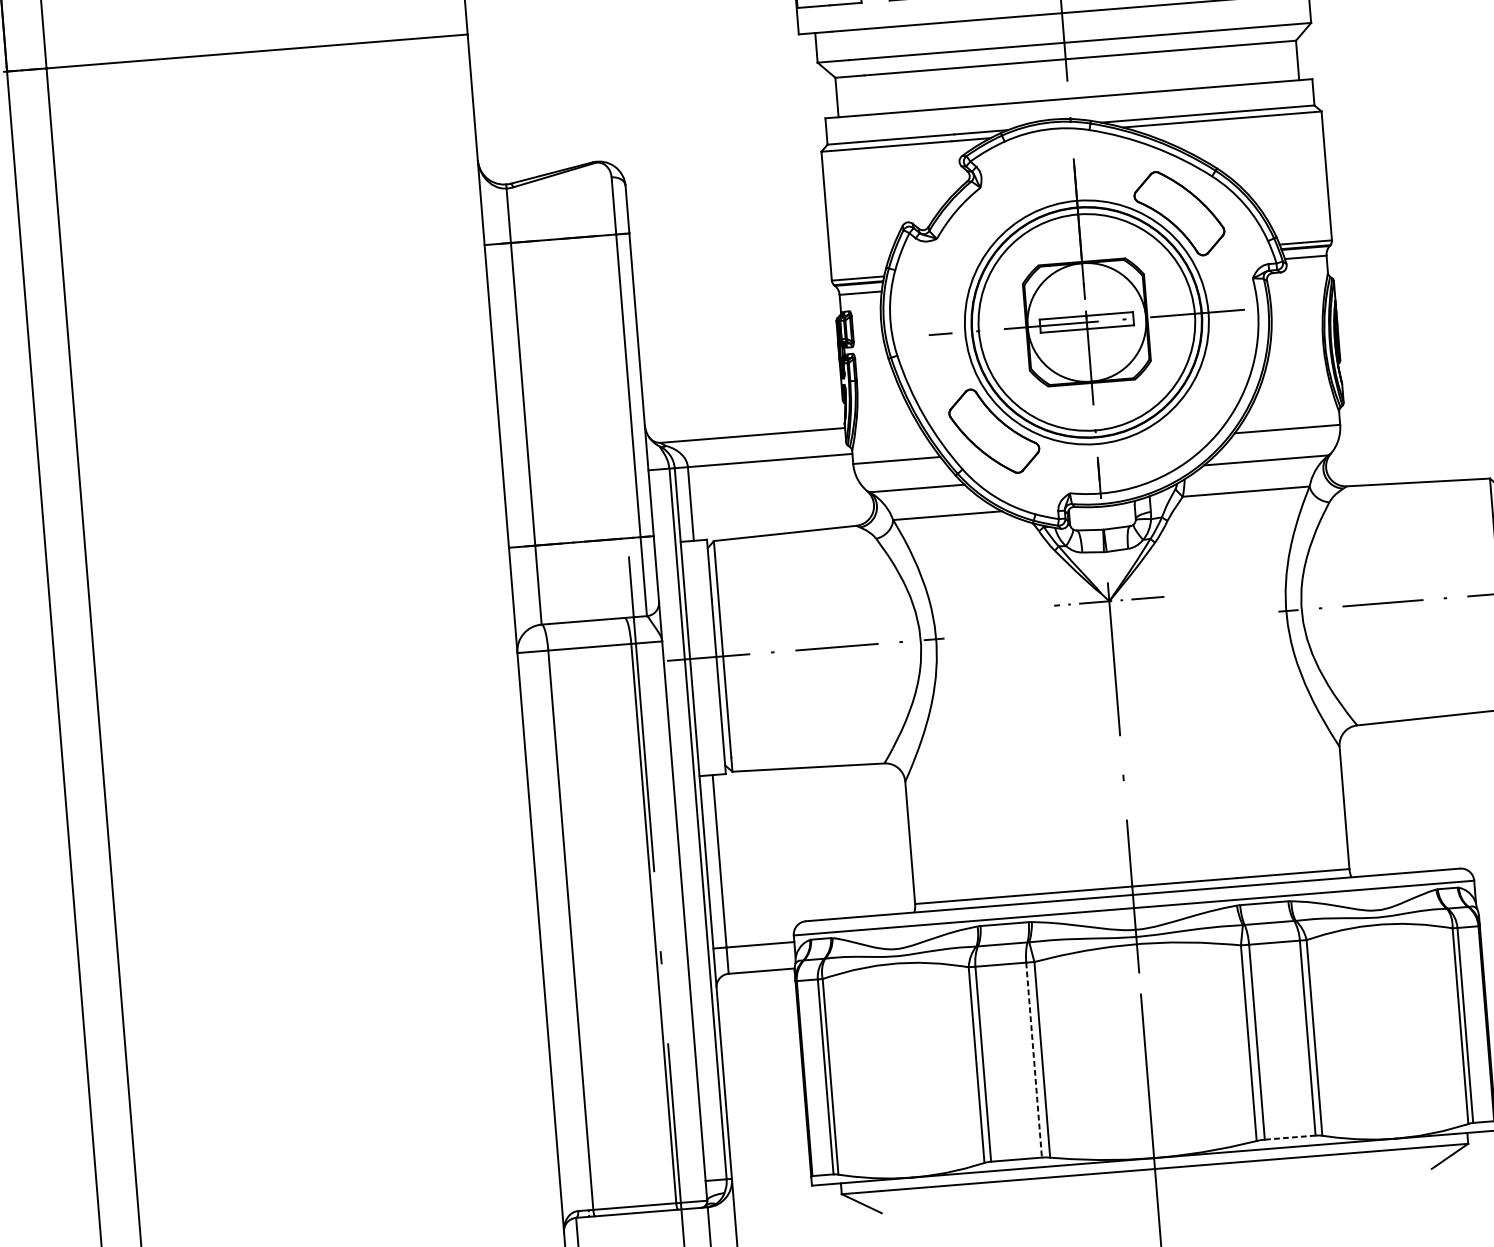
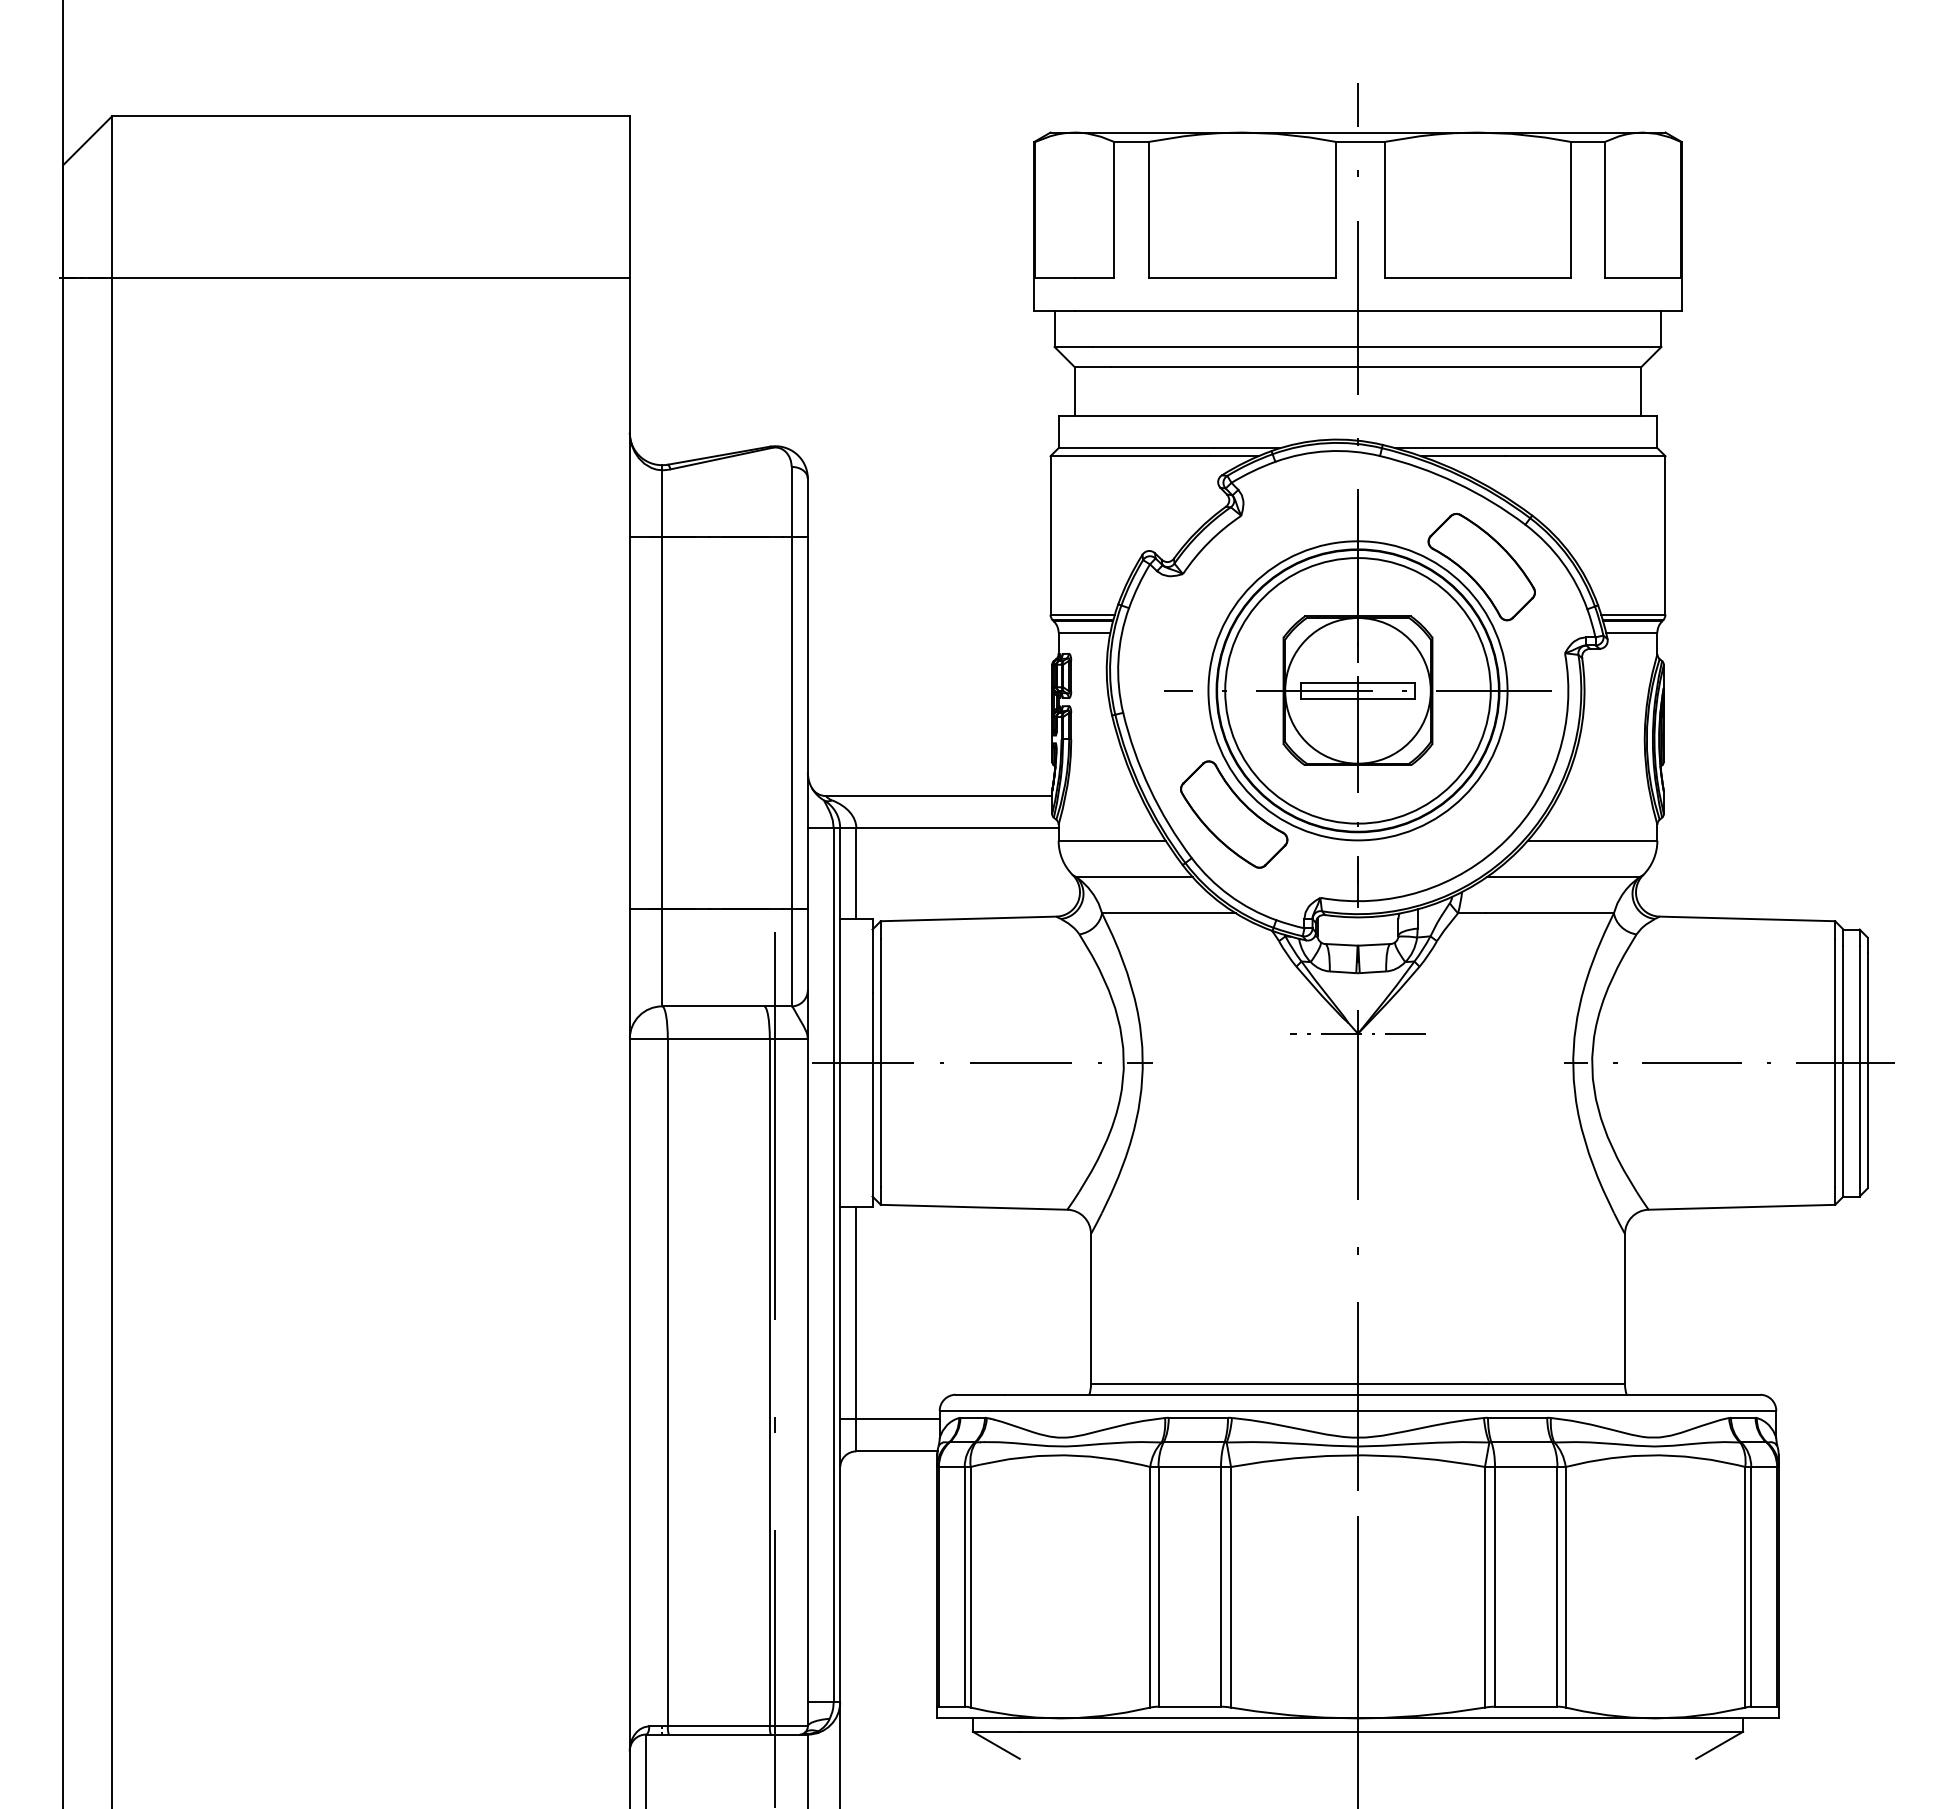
line: (1033, 1059) -> (1220, 1586), dashed -> solid
line: (1289, 1137) -> (1525, 1706), dashed -> solid

